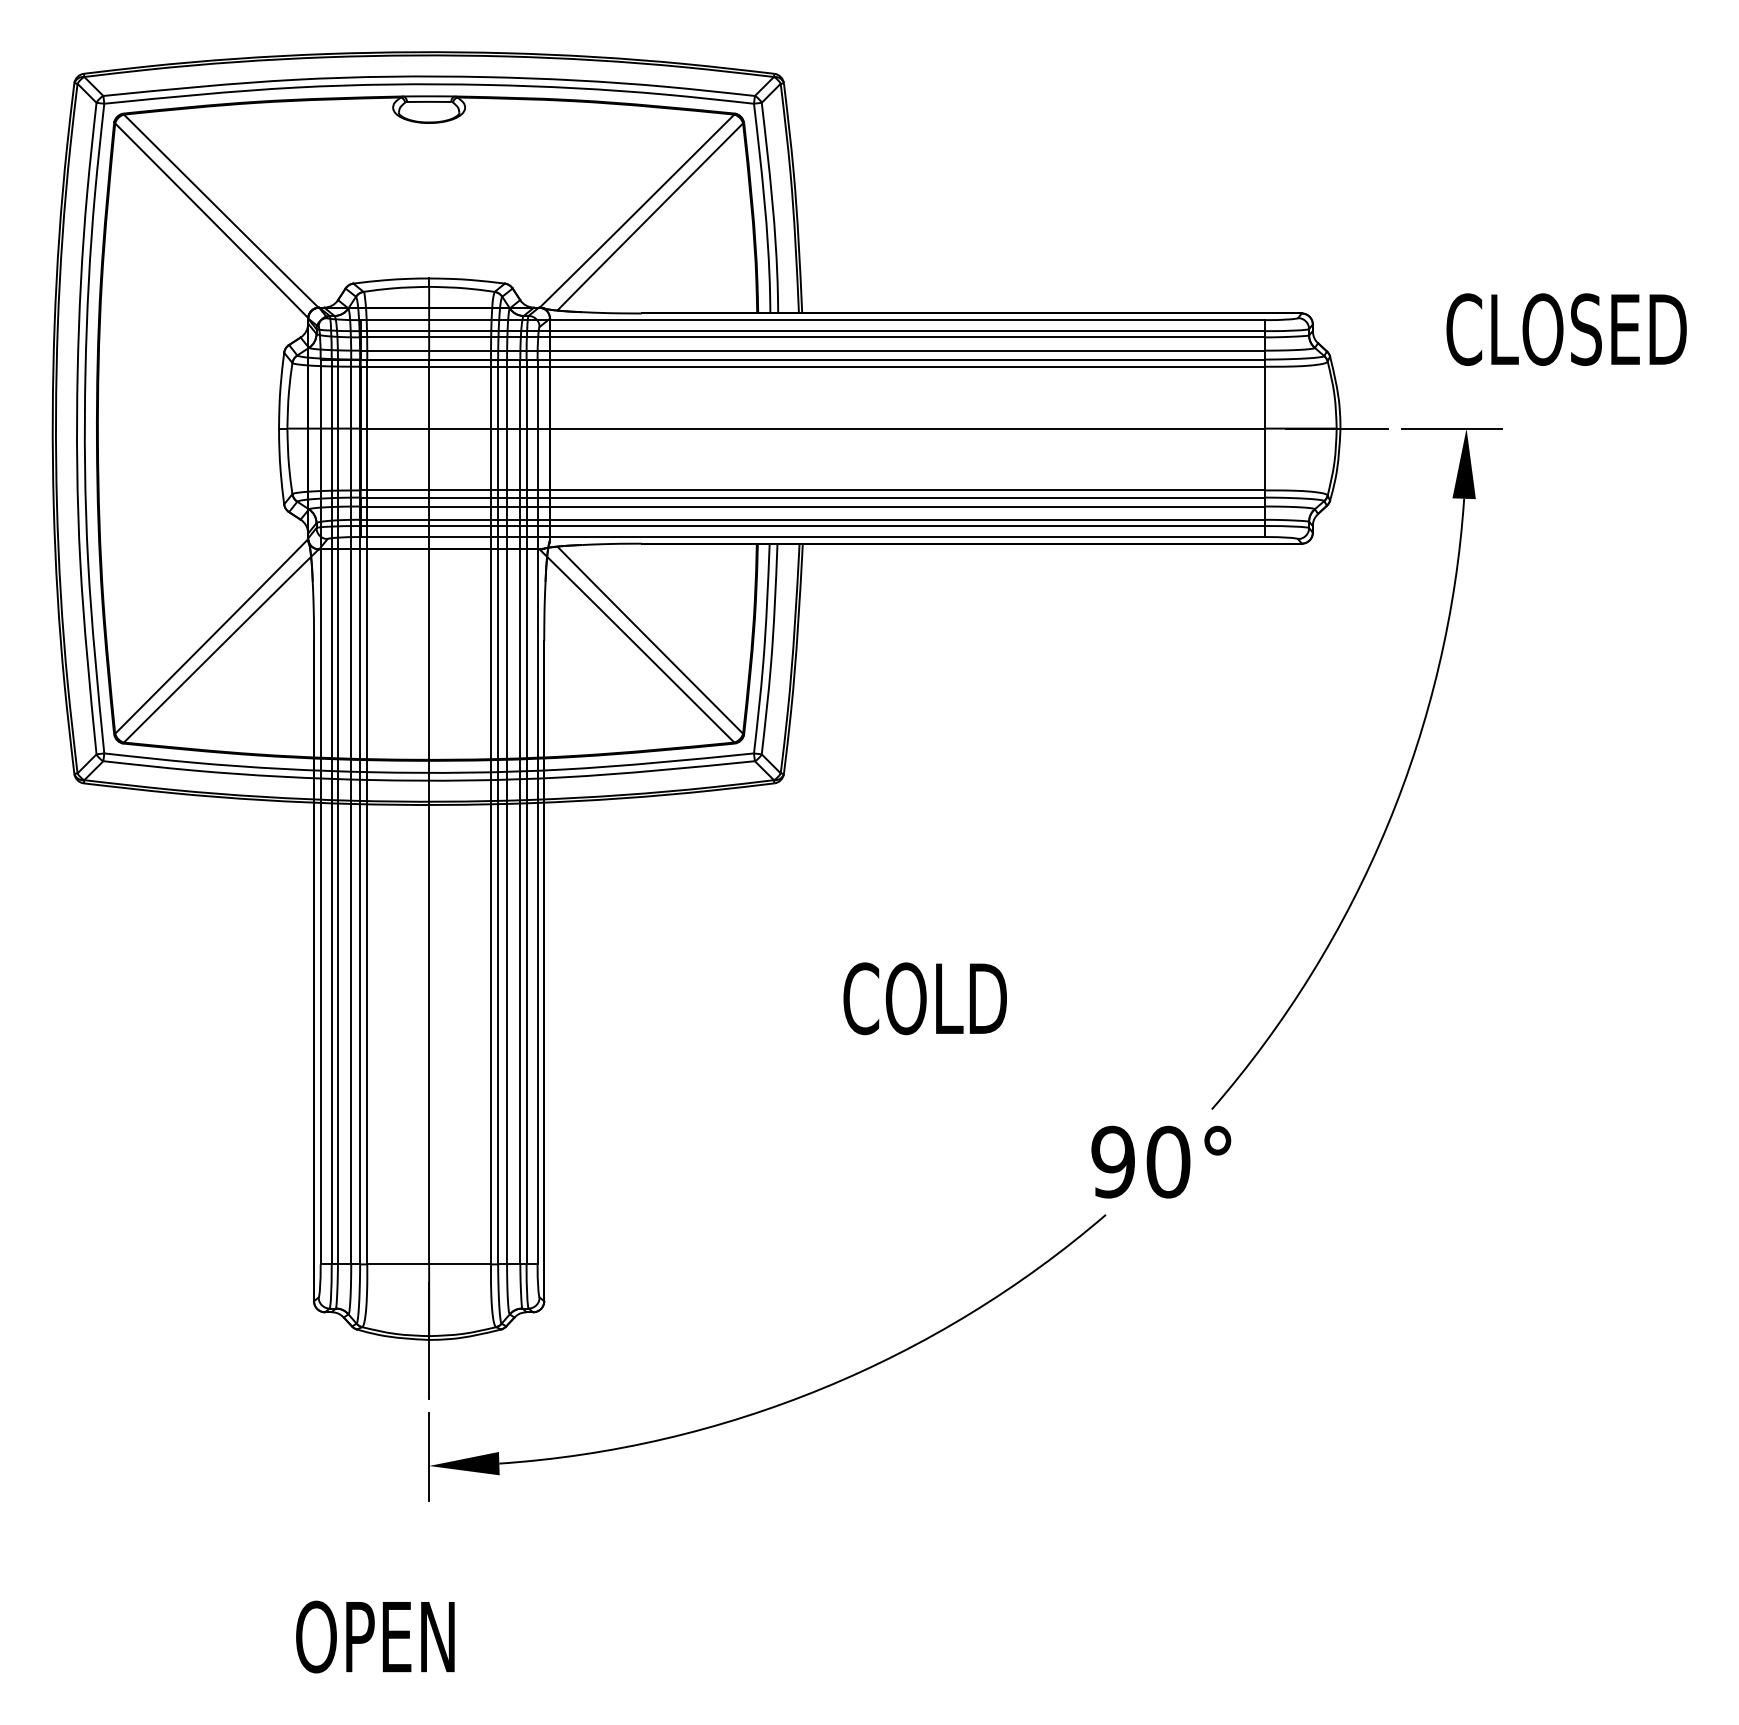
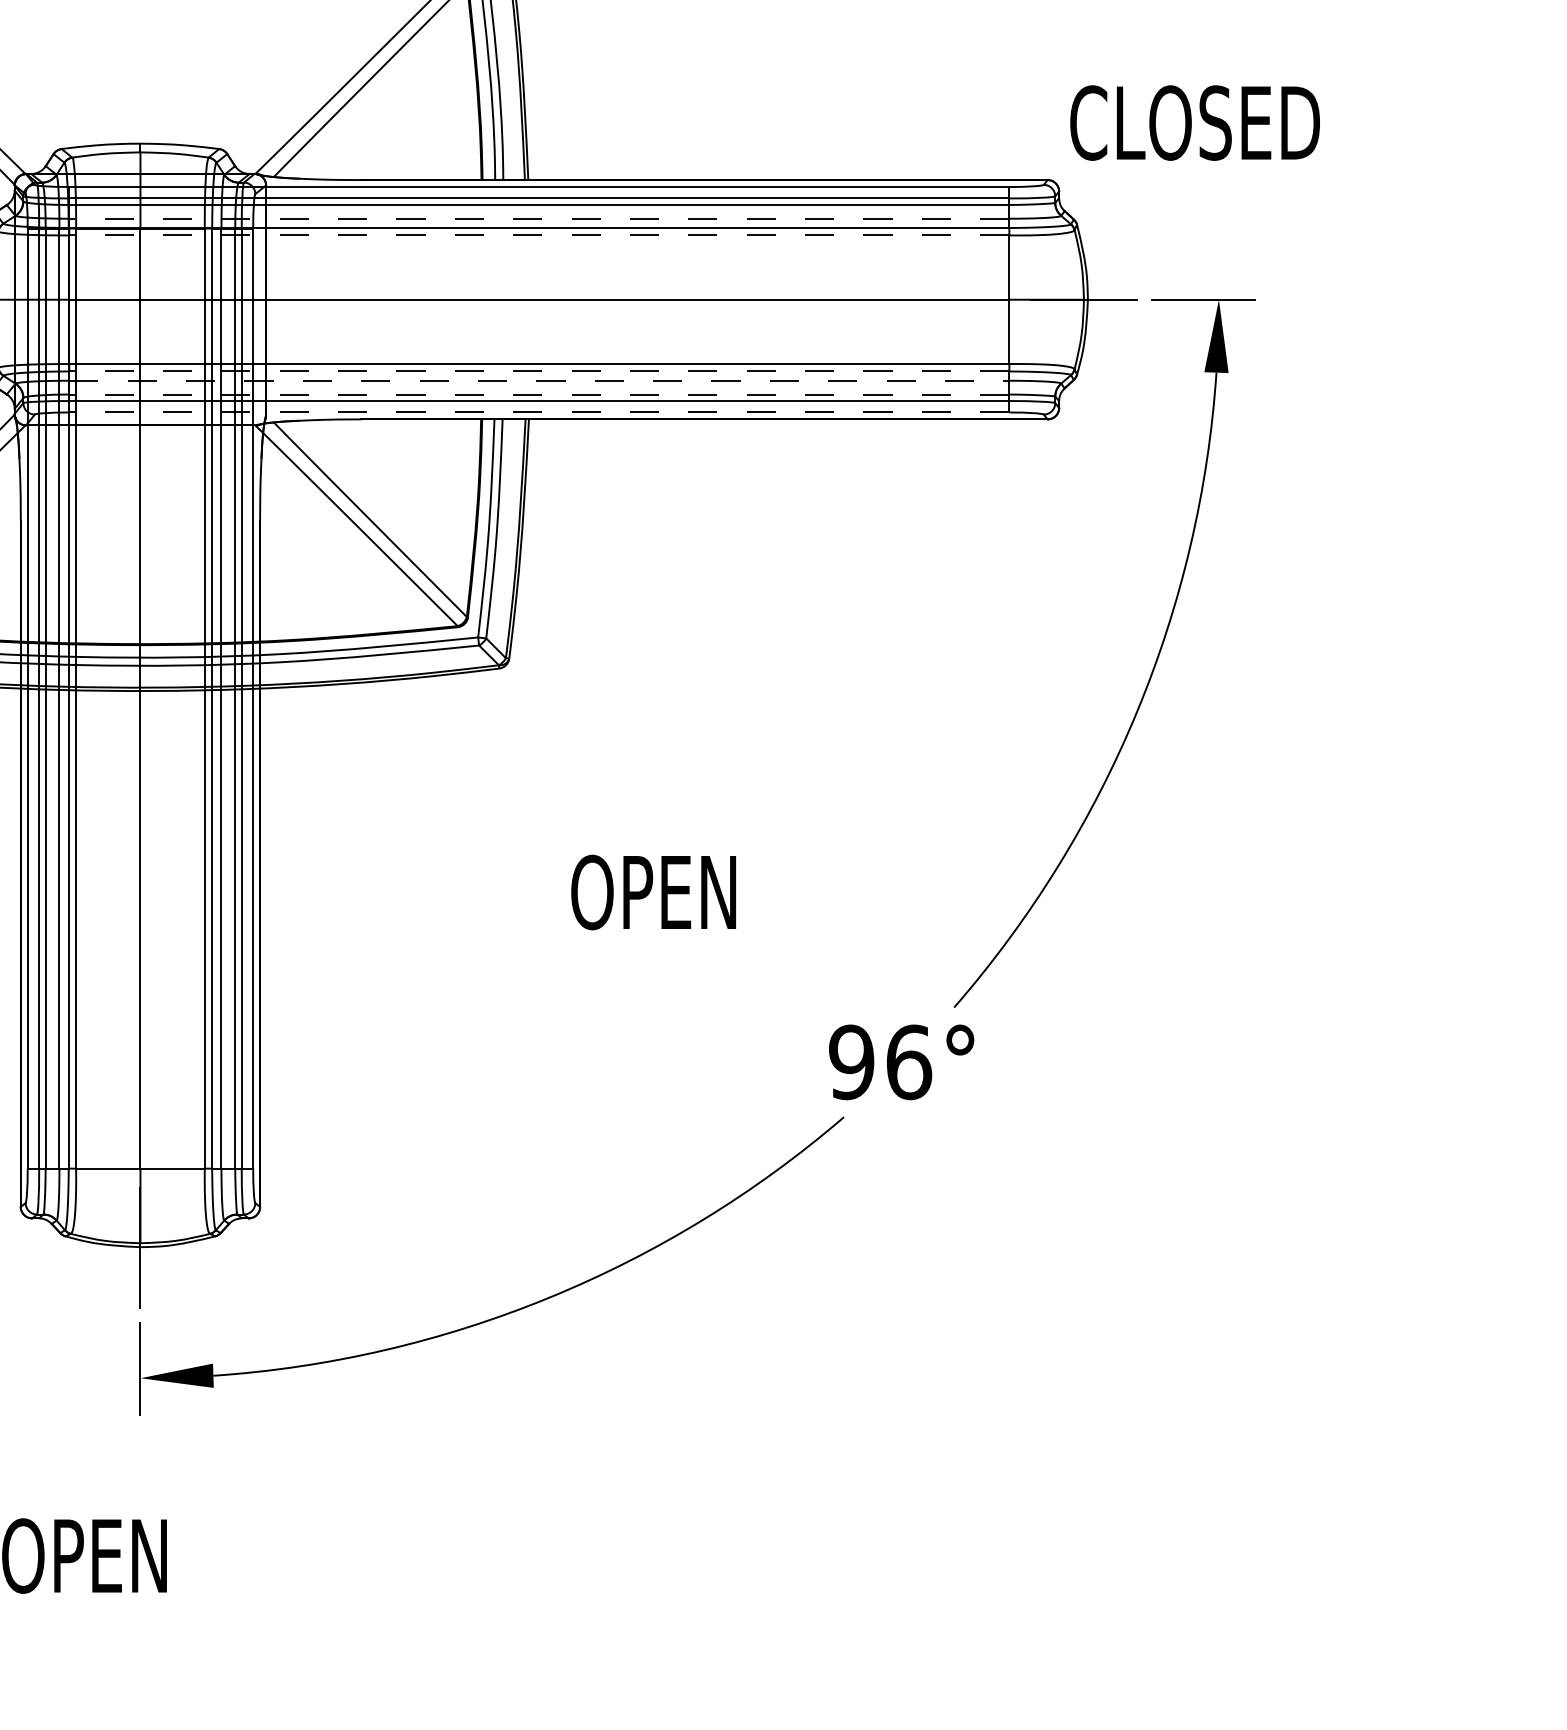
text: (1566, 329) -> (1194, 122), moved
line: (812, 350) -> (538, 218), solid -> dashed
line: (812, 366) -> (538, 235), solid -> dashed
line: (812, 497) -> (538, 371), solid -> dashed
line: (813, 506) -> (540, 380), solid -> dashed
line: (812, 519) -> (538, 394), solid -> dashed
line: (812, 537) -> (538, 412), solid -> dashed
text: (927, 998) -> (658, 892), COLD -> OPEN
text: (1168, 1161) -> (909, 1061), 90° -> 96°

